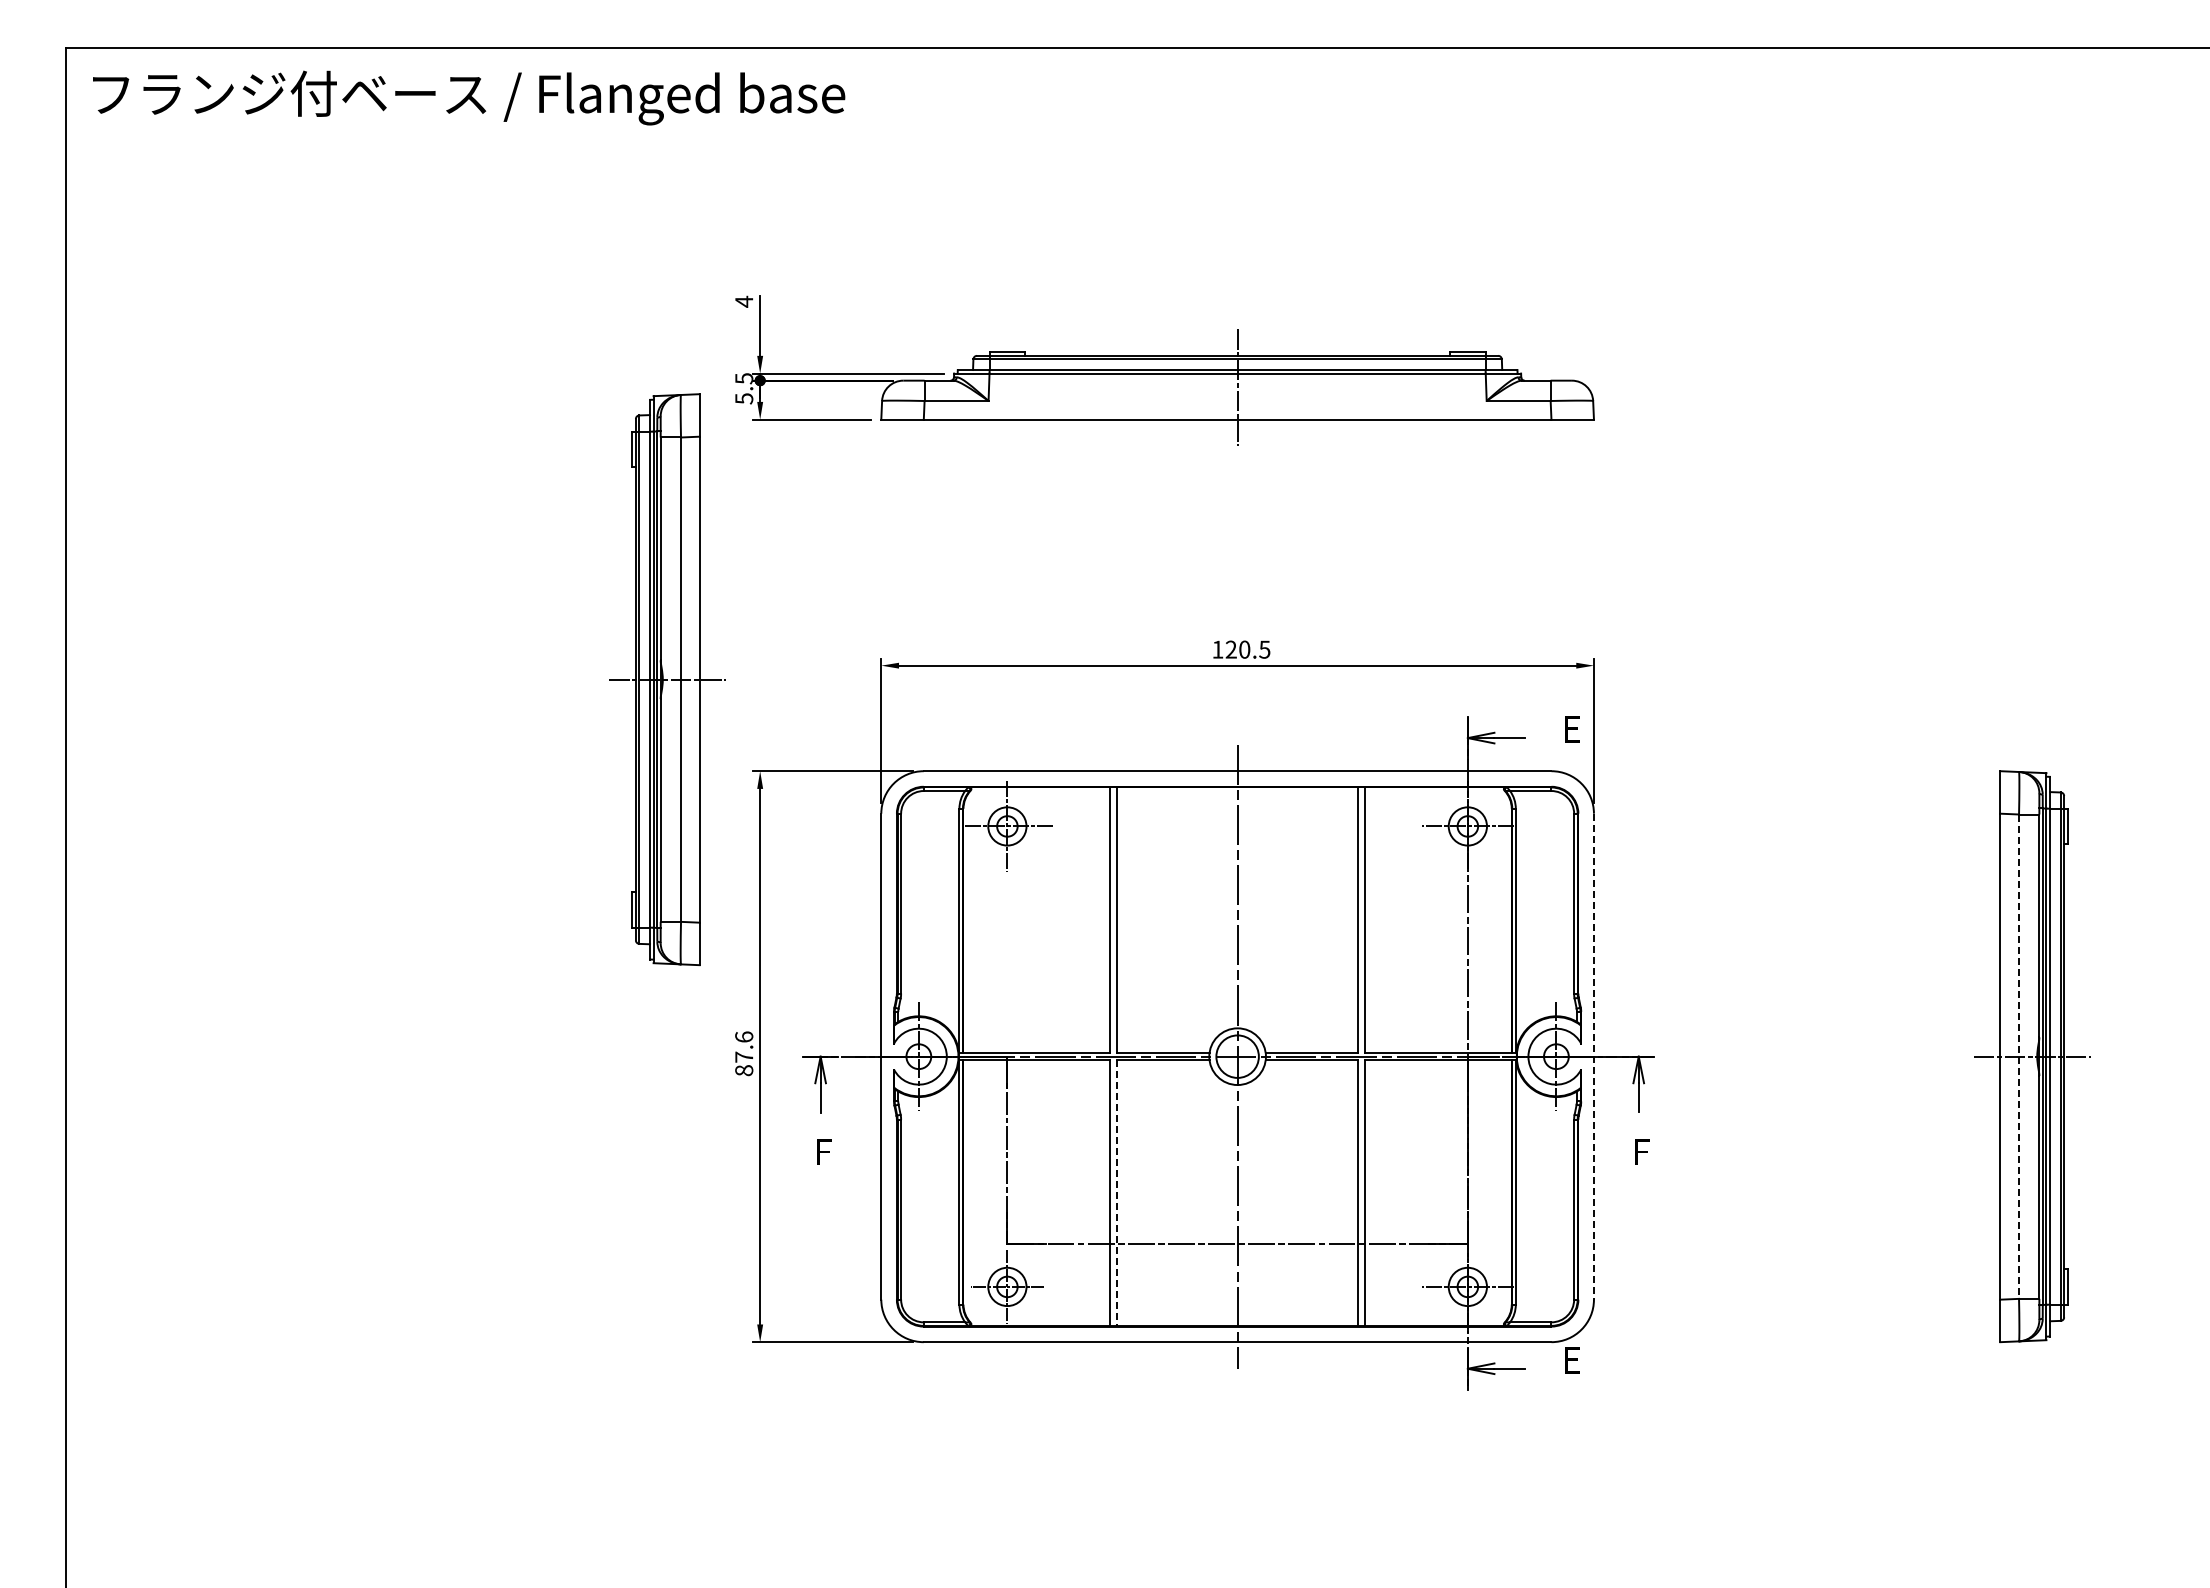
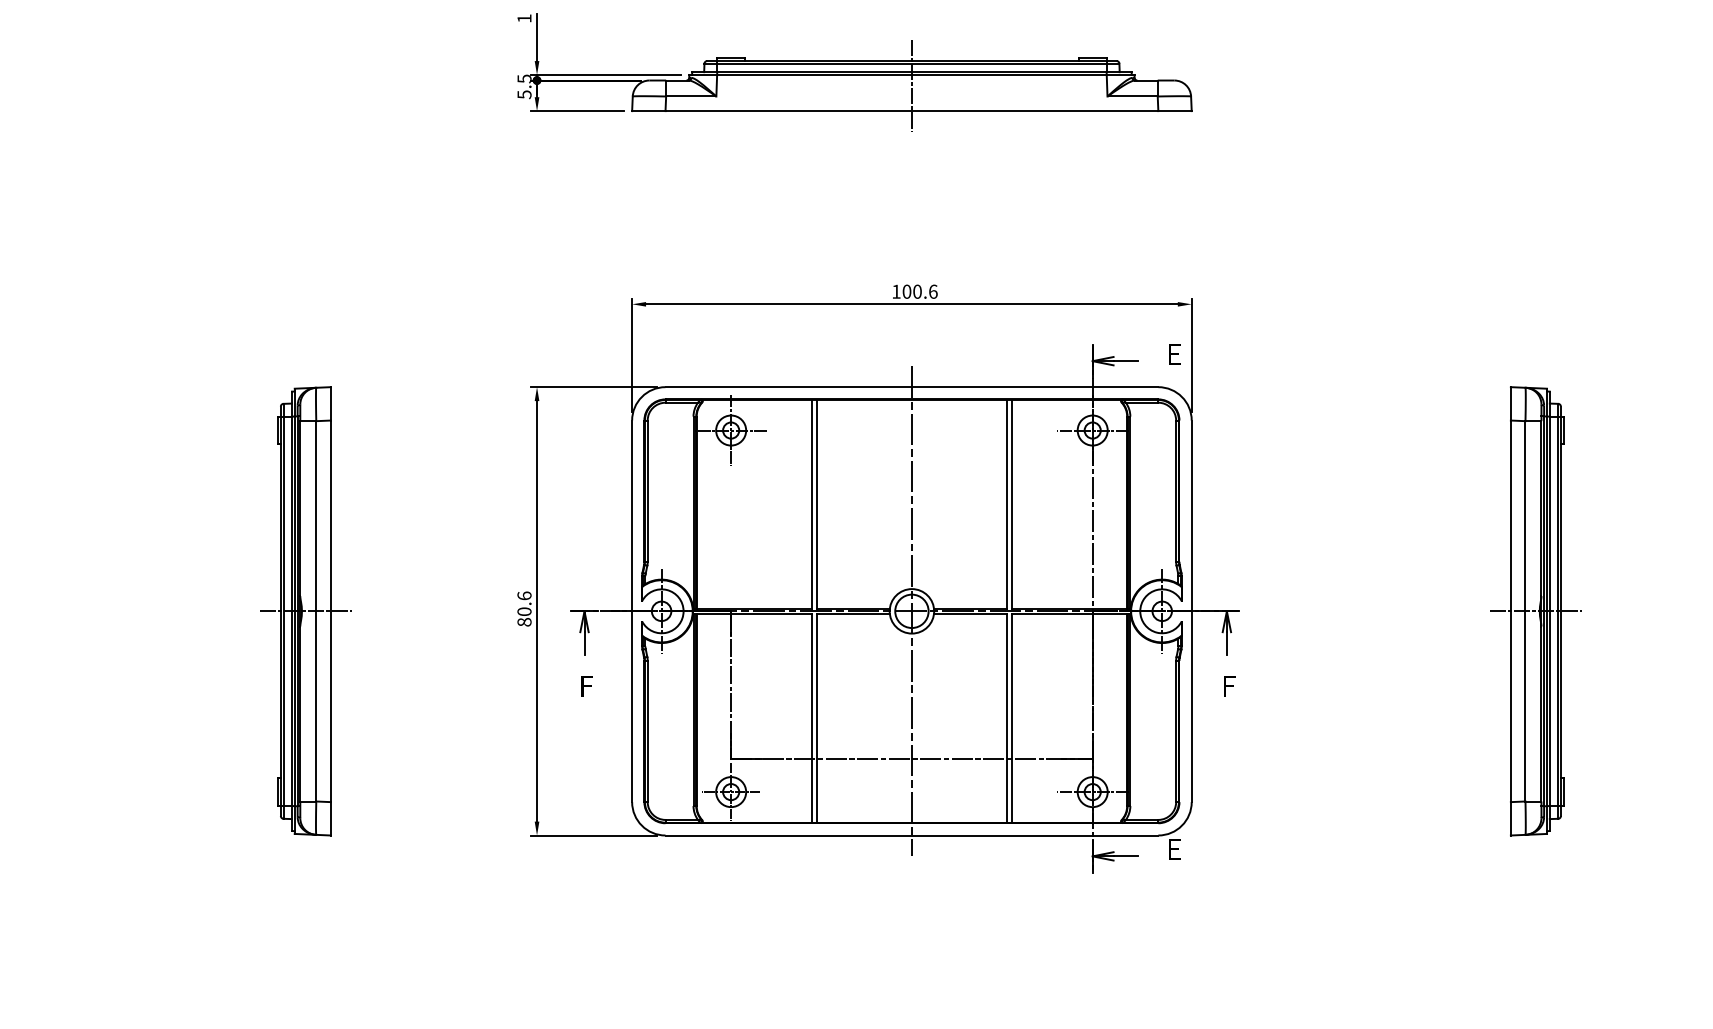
text: (744, 301) -> (524, 18), 4 -> 1
text: (1247, 649) -> (919, 291), 120.5 -> 100.6
part: (667, 679) -> (305, 611), moved
text: (744, 1056) -> (524, 611), 87.6 -> 80.6
line: (1593, 1056) -> (1191, 611), dashed -> solid
line: (2019, 1057) -> (1525, 611), dashed -> solid
line: (1117, 1193) -> (817, 718), dashed -> solid

